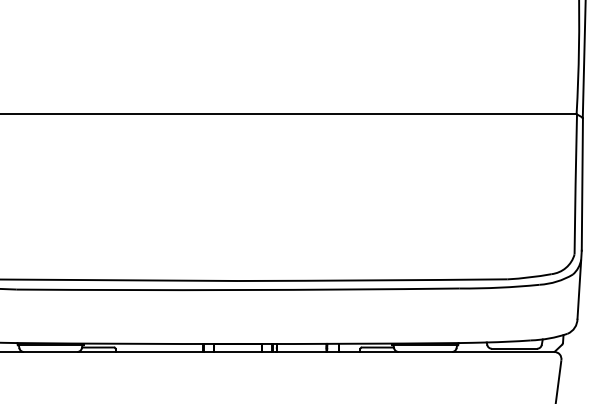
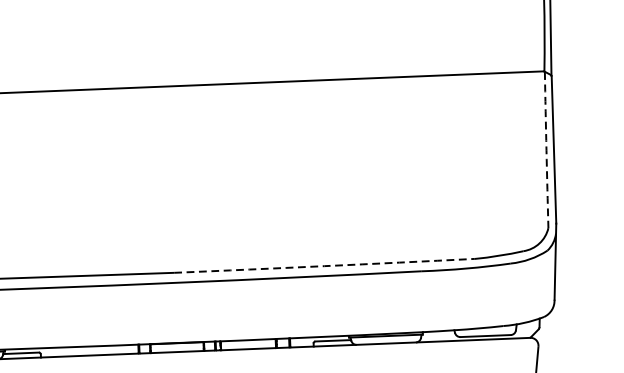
arc: (575, 184) -> (546, 150), solid -> dashed
arc: (372, 280) -> (324, 266), solid -> dashed

